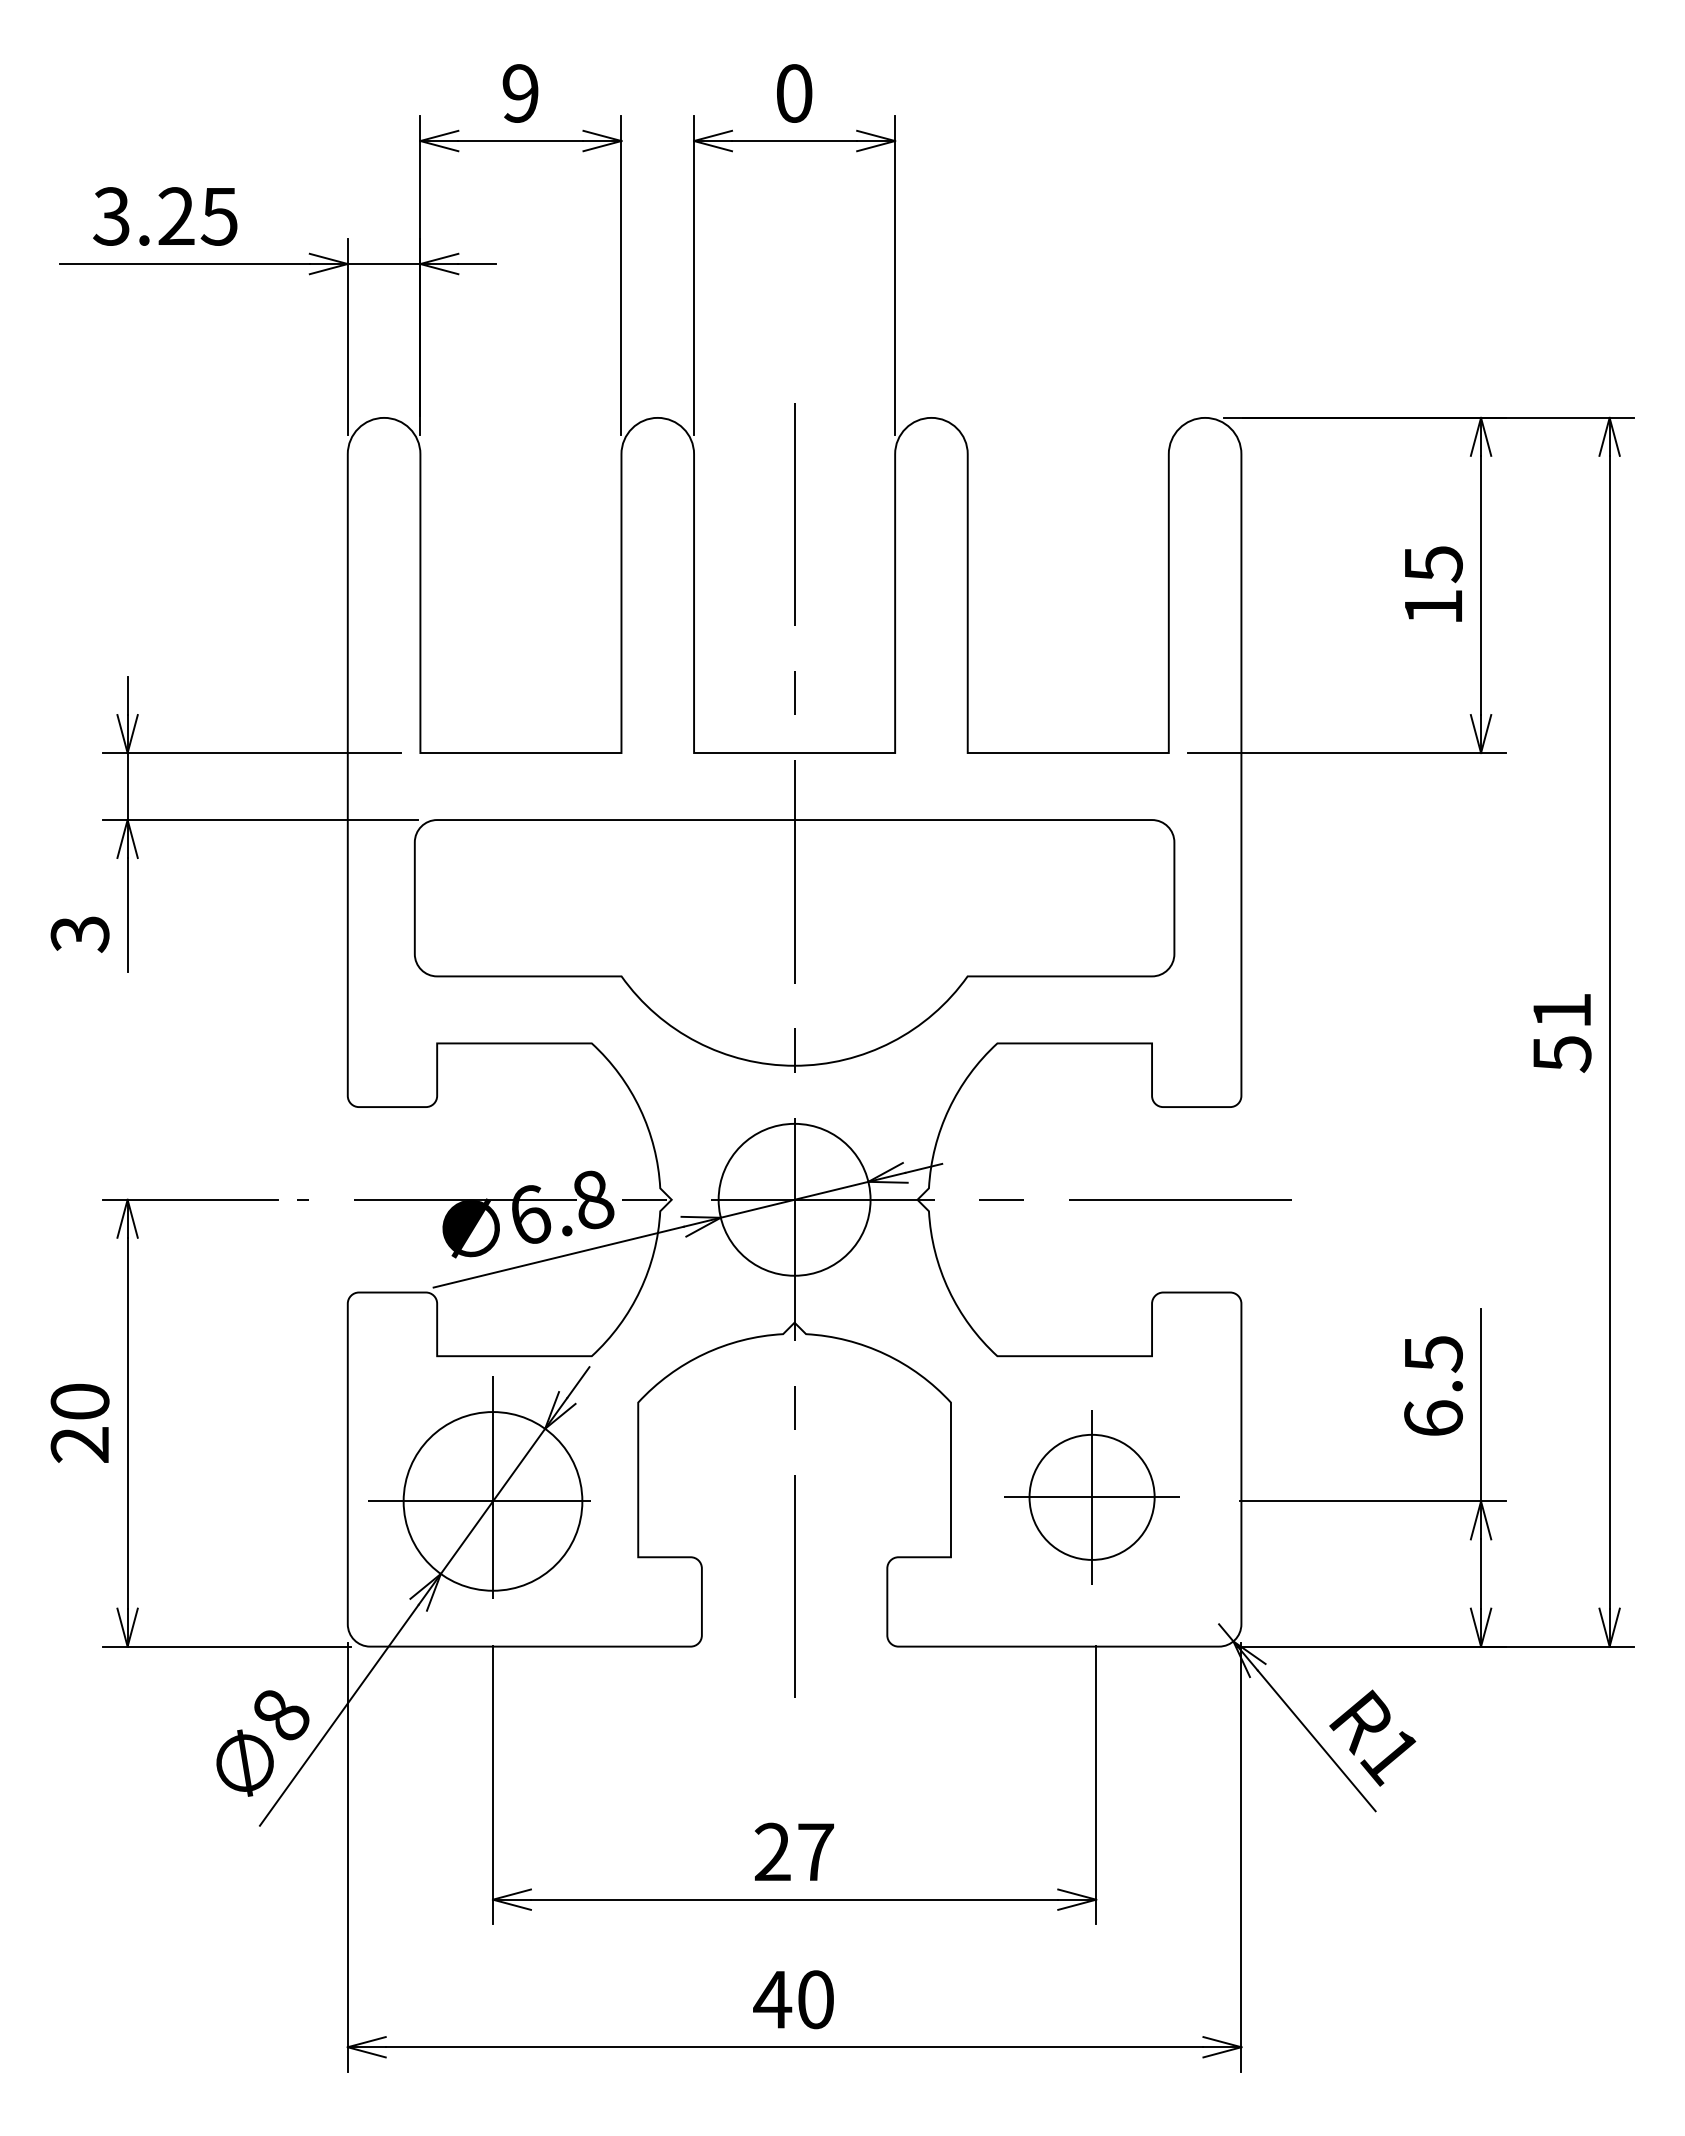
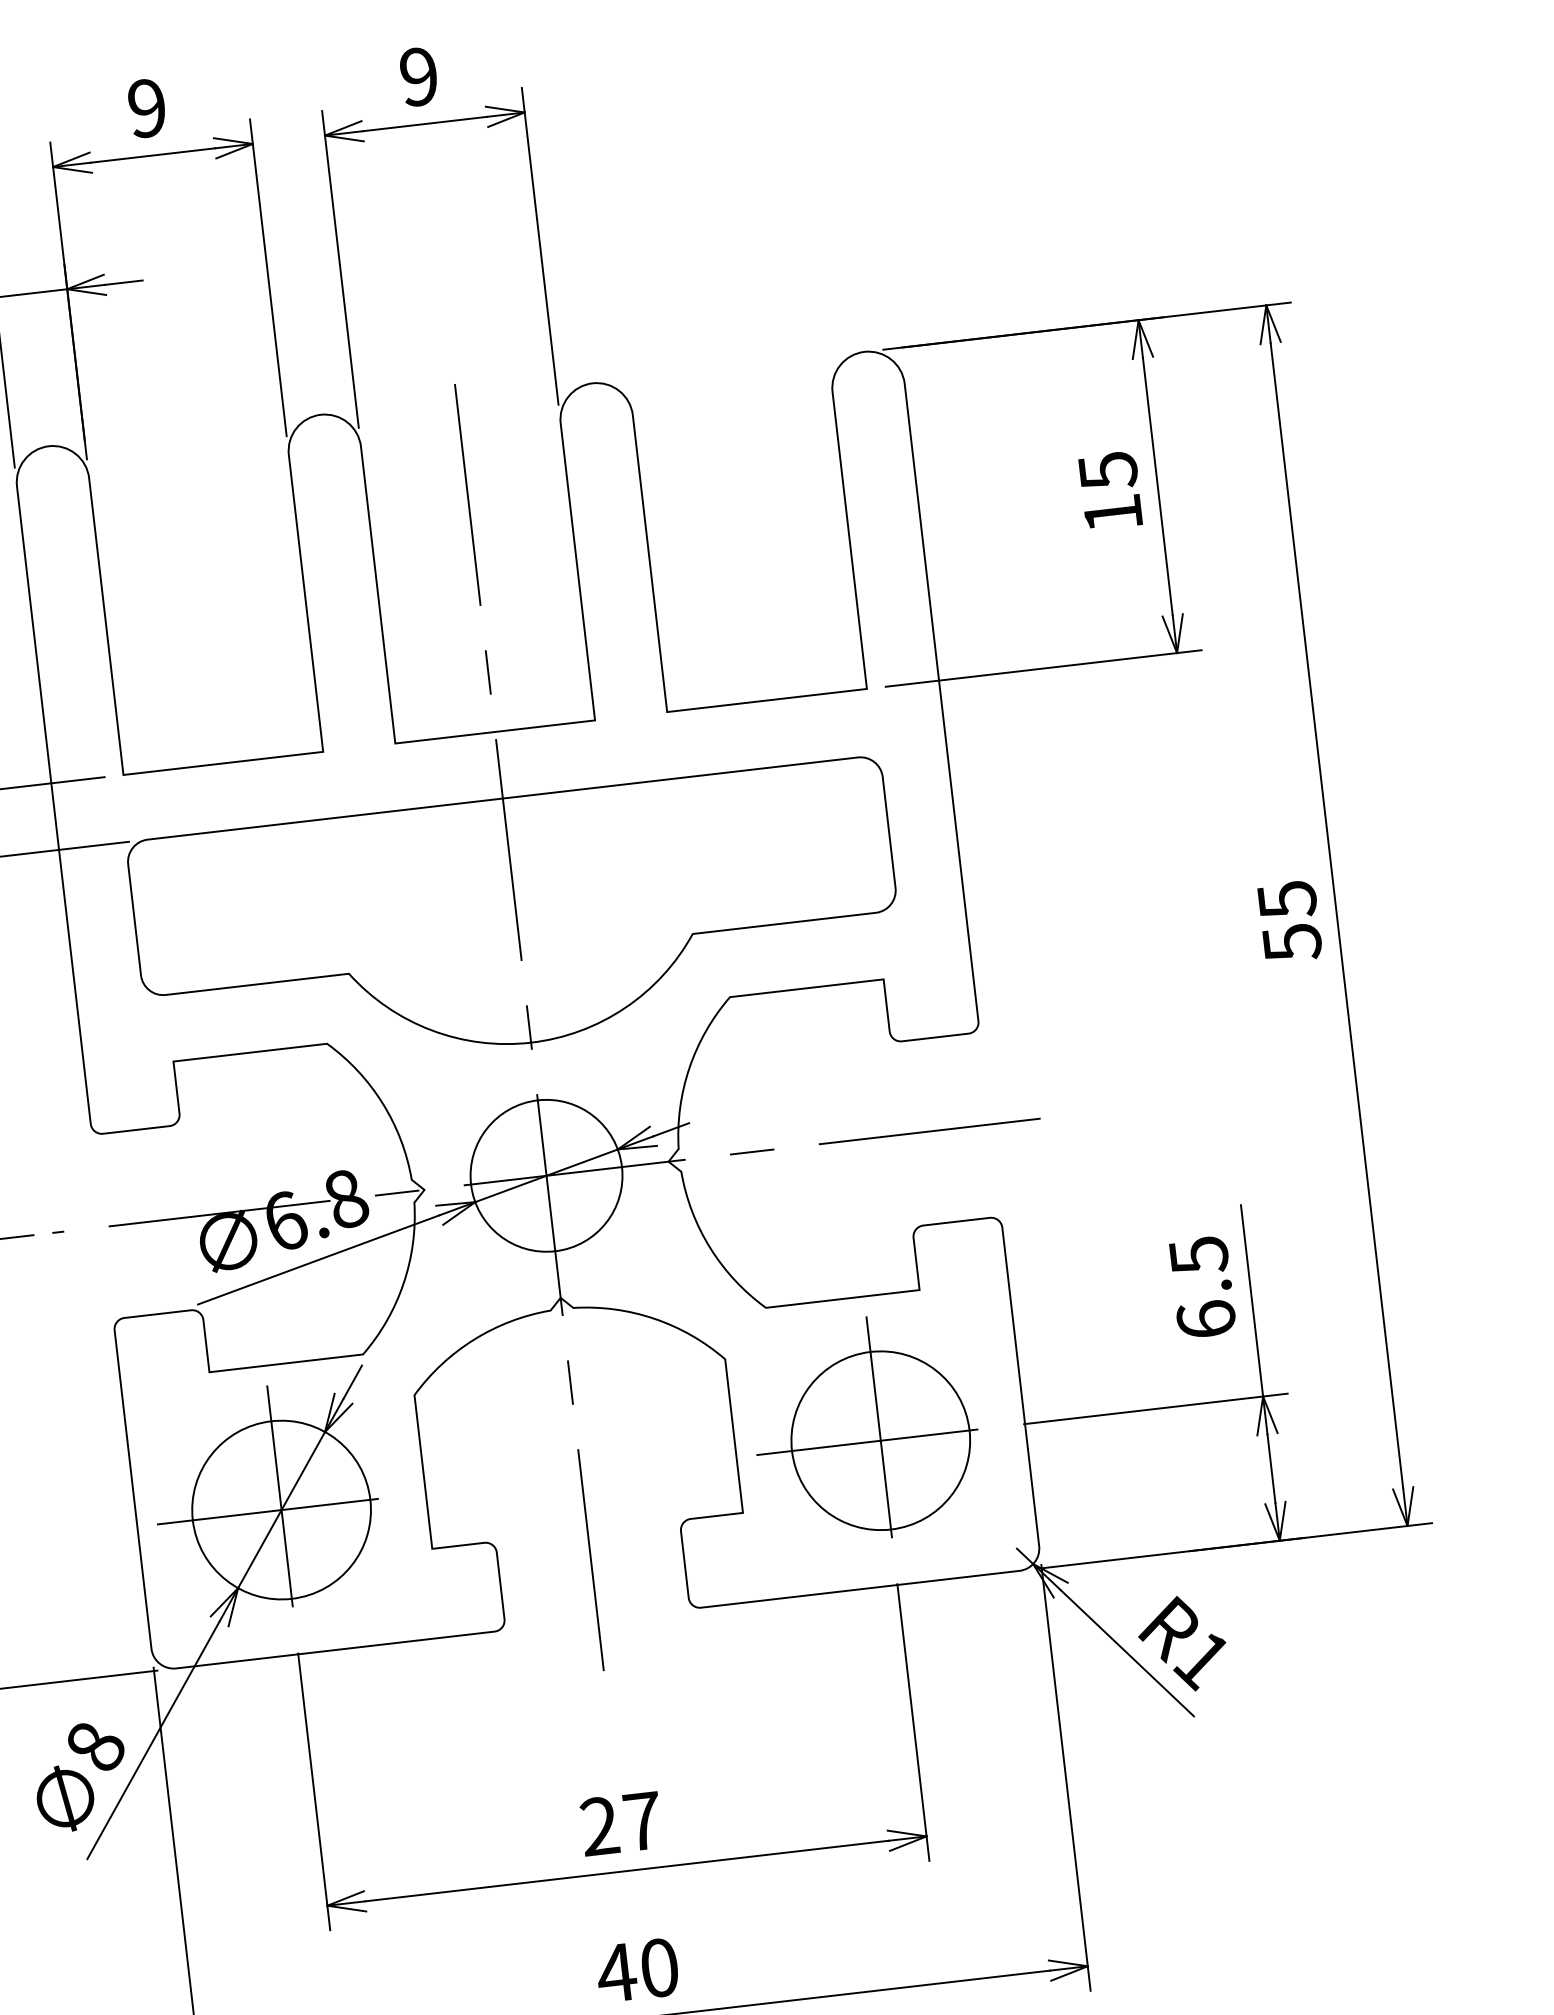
text: (794, 93) -> (419, 76), 0 -> 9
text: (1562, 1011) -> (1287, 900), 51 -> 55
part: (1082, 1487) -> (865, 1428), size x1.43

